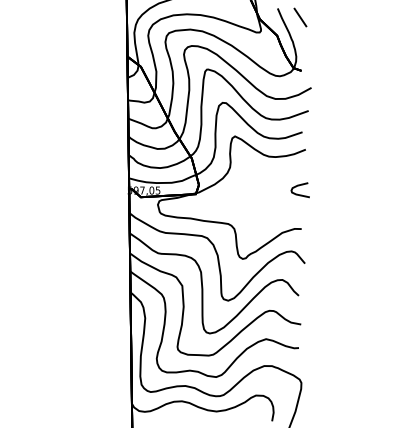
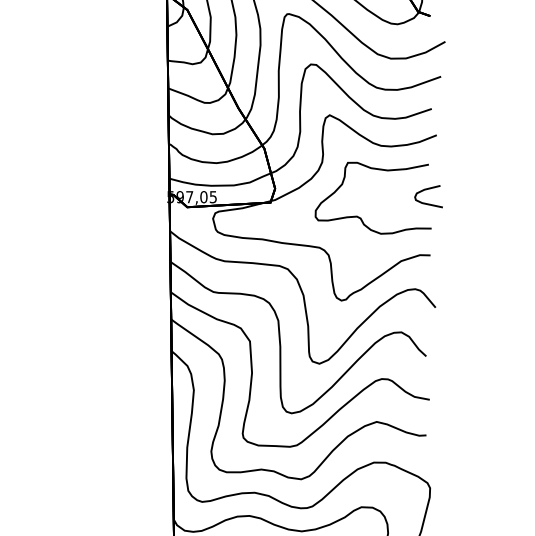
part: (255, 203) -> (360, 216), added

